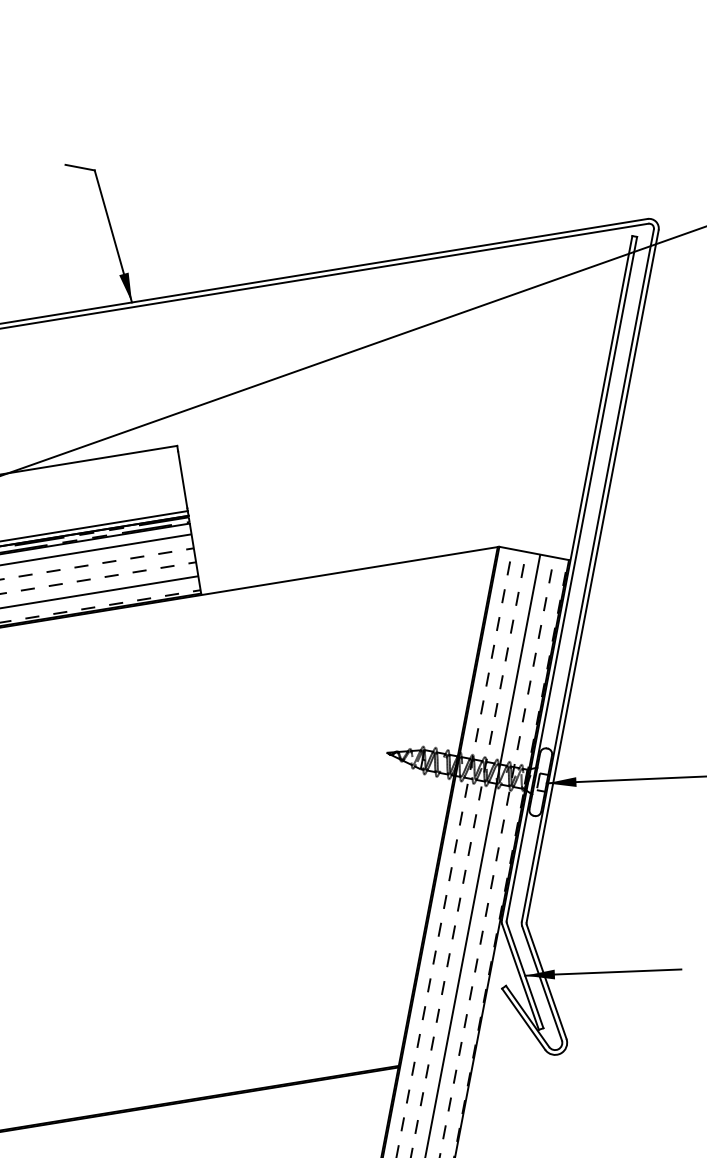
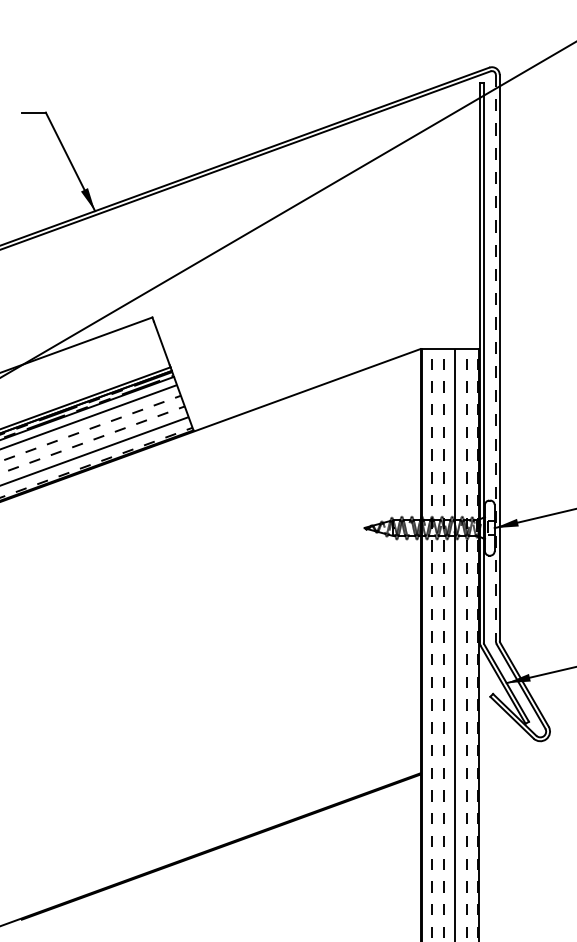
line: (587, 574) -> (495, 357), solid -> dashed

